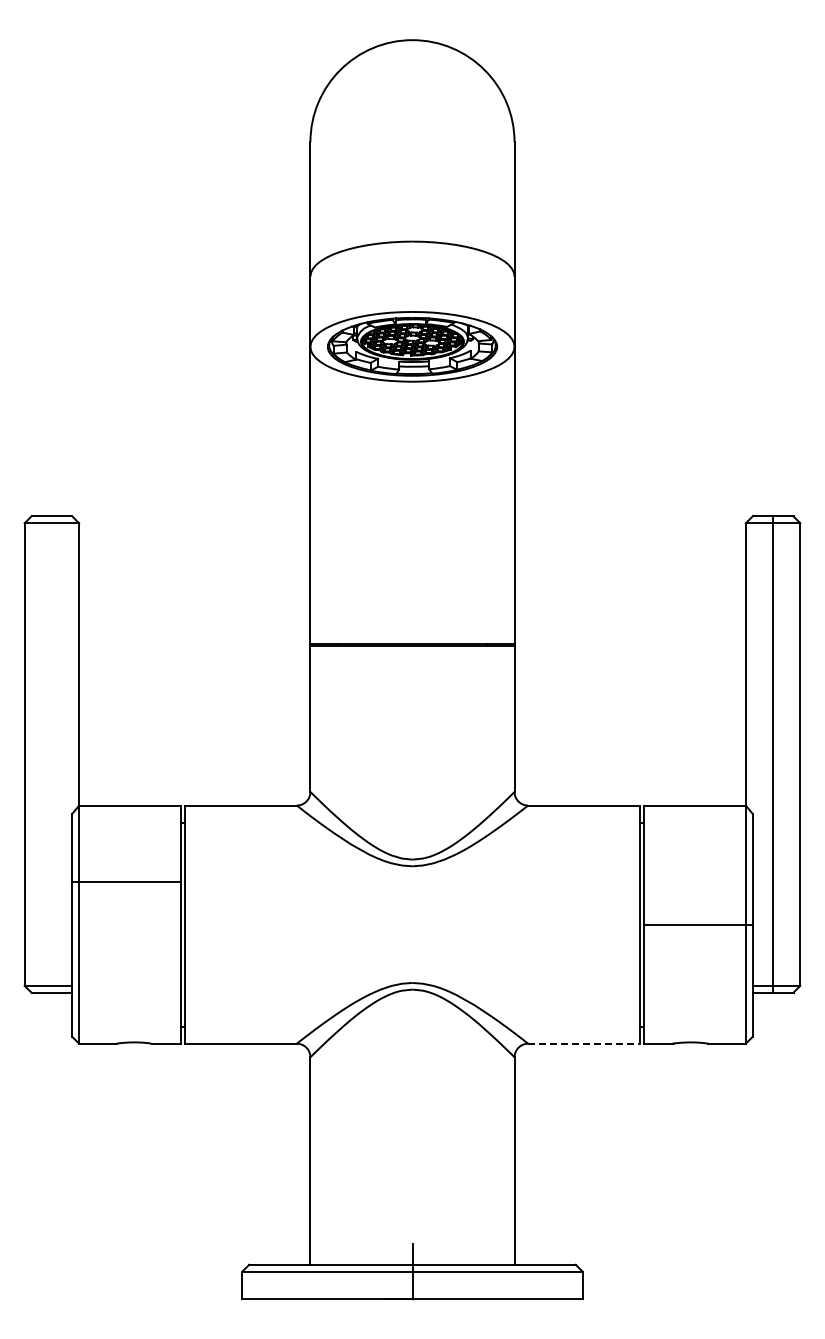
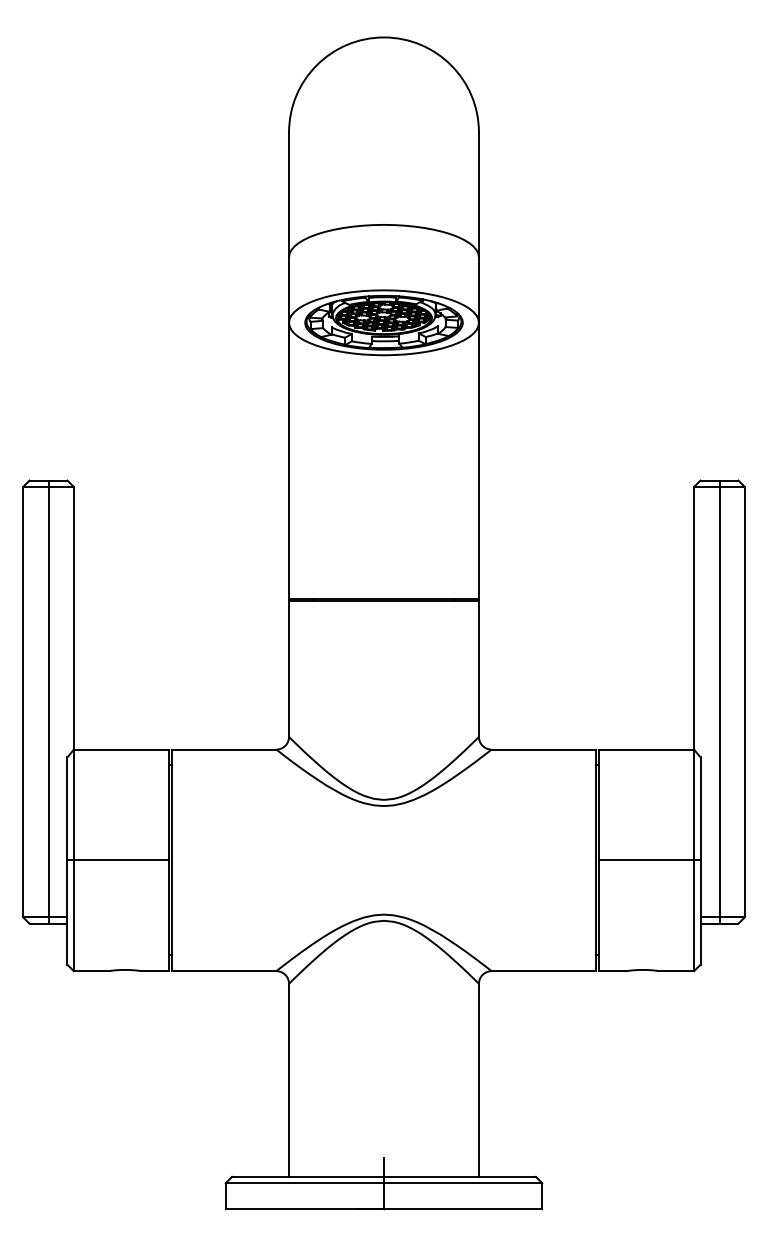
line: (51, 754) -> (48, 702), added
line: (126, 881) -> (117, 860), moved
line: (584, 1043) -> (544, 970), dashed -> solid

